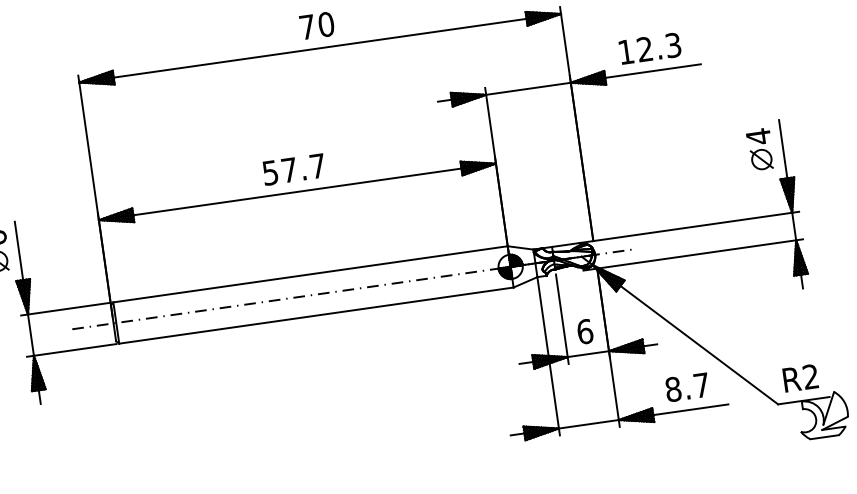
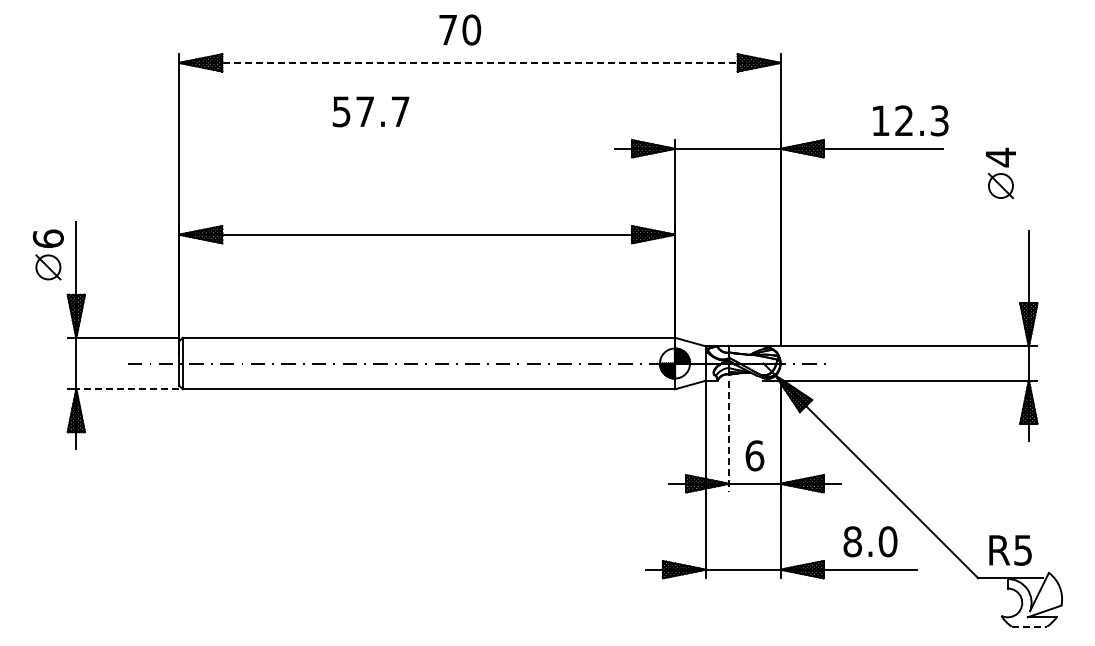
text: (317, 25) -> (460, 29), moved
line: (320, 47) -> (480, 62), solid -> dashed
text: (649, 48) -> (910, 120), moved
part: (759, 148) -> (1000, 172), moved
text: (293, 169) -> (370, 111), moved
line: (562, 319) -> (729, 436), solid -> dashed
line: (74, 350) -> (127, 389), solid -> dashed
text: (810, 376) -> (1022, 549), R2 -> R5
text: (701, 385) -> (887, 541), 8.7 -> 8.0
line: (824, 437) -> (1029, 626), solid -> dashed

